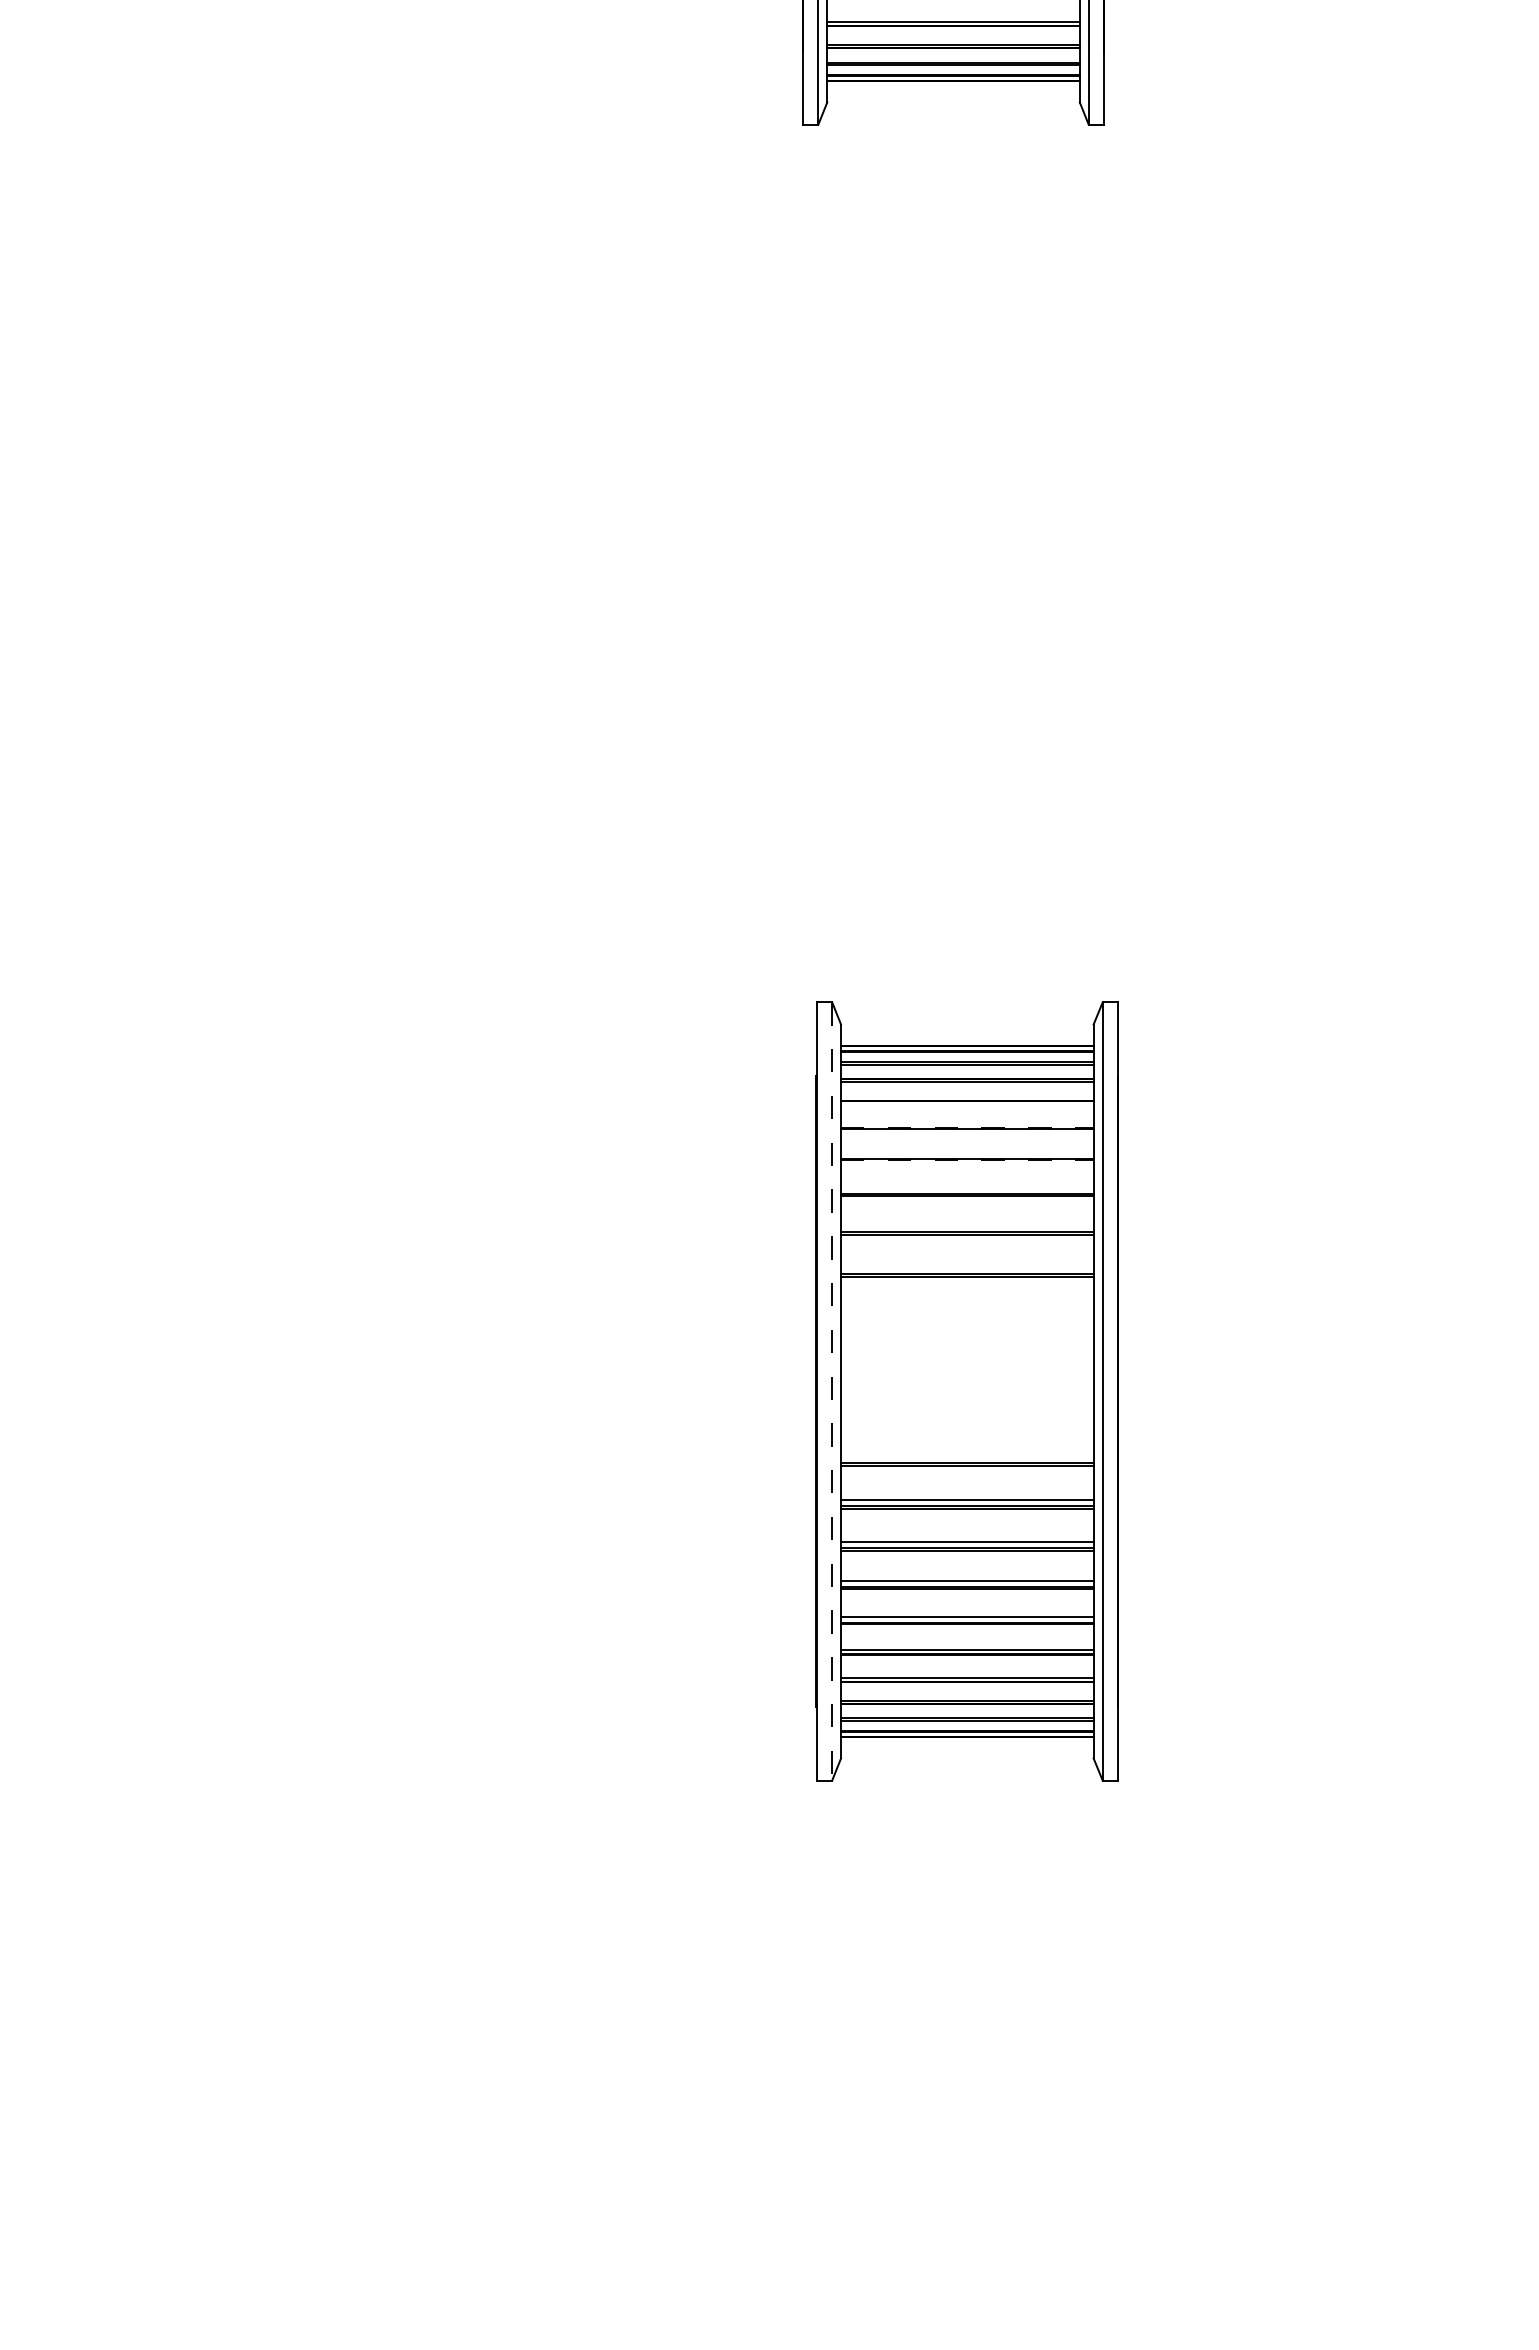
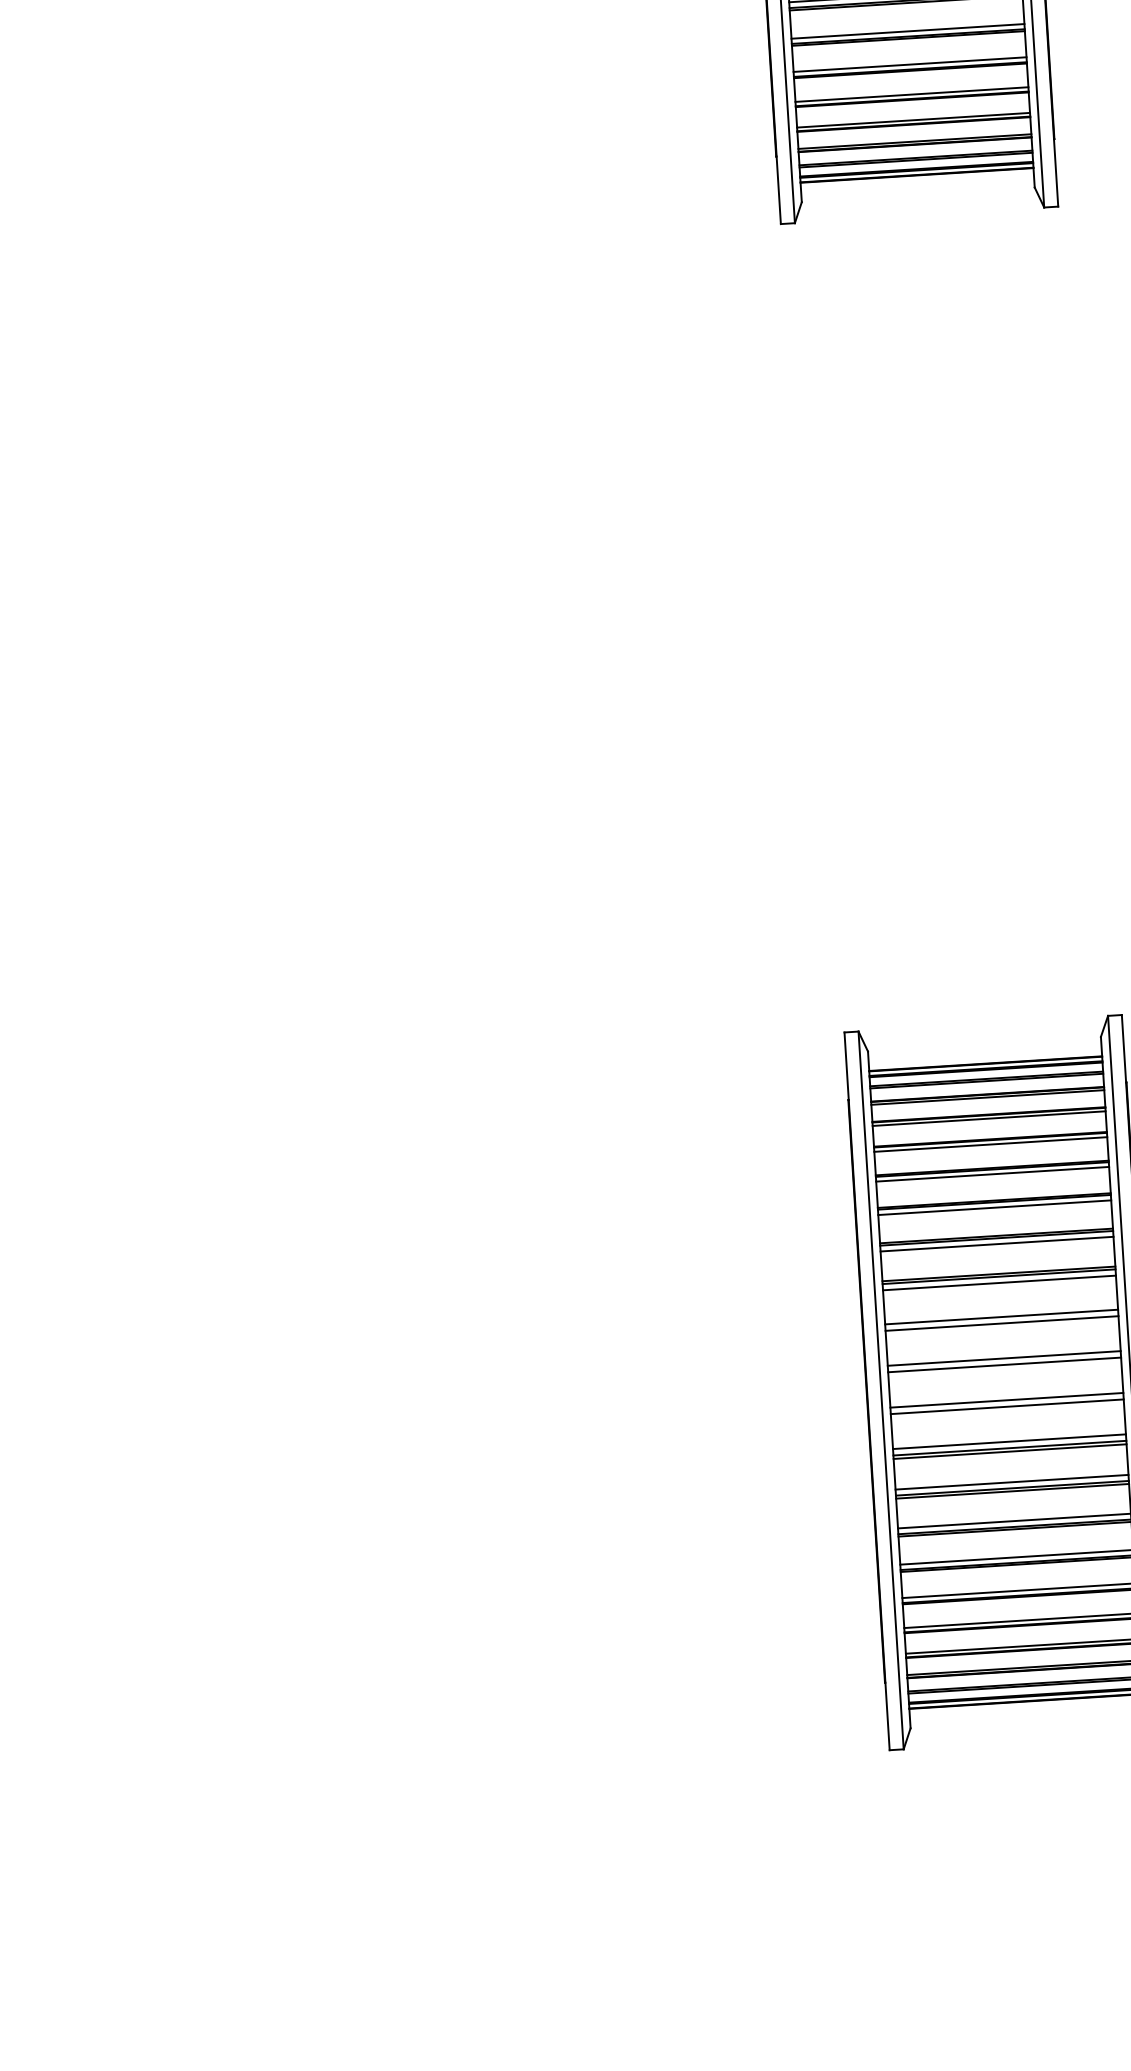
line: (967, 1105) -> (989, 1118), added
line: (967, 1127) -> (990, 1139), dashed -> solid
line: (967, 1133) -> (990, 1144), added
line: (967, 1160) -> (992, 1169), dashed -> solid
line: (967, 1165) -> (992, 1174), added
line: (967, 1201) -> (994, 1207), added
line: (967, 1241) -> (997, 1244), added
line: (967, 1283) -> (999, 1283), added
line: (967, 1320) -> (1001, 1317), added
line: (967, 1327) -> (1002, 1323), added
line: (967, 1365) -> (1004, 1358), added
line: (967, 1372) -> (1004, 1365), added
line: (832, 1392) -> (881, 1391), dashed -> solid
line: (967, 1410) -> (1007, 1400), added
line: (967, 1417) -> (1007, 1406), added
line: (967, 1455) -> (1009, 1441), added

